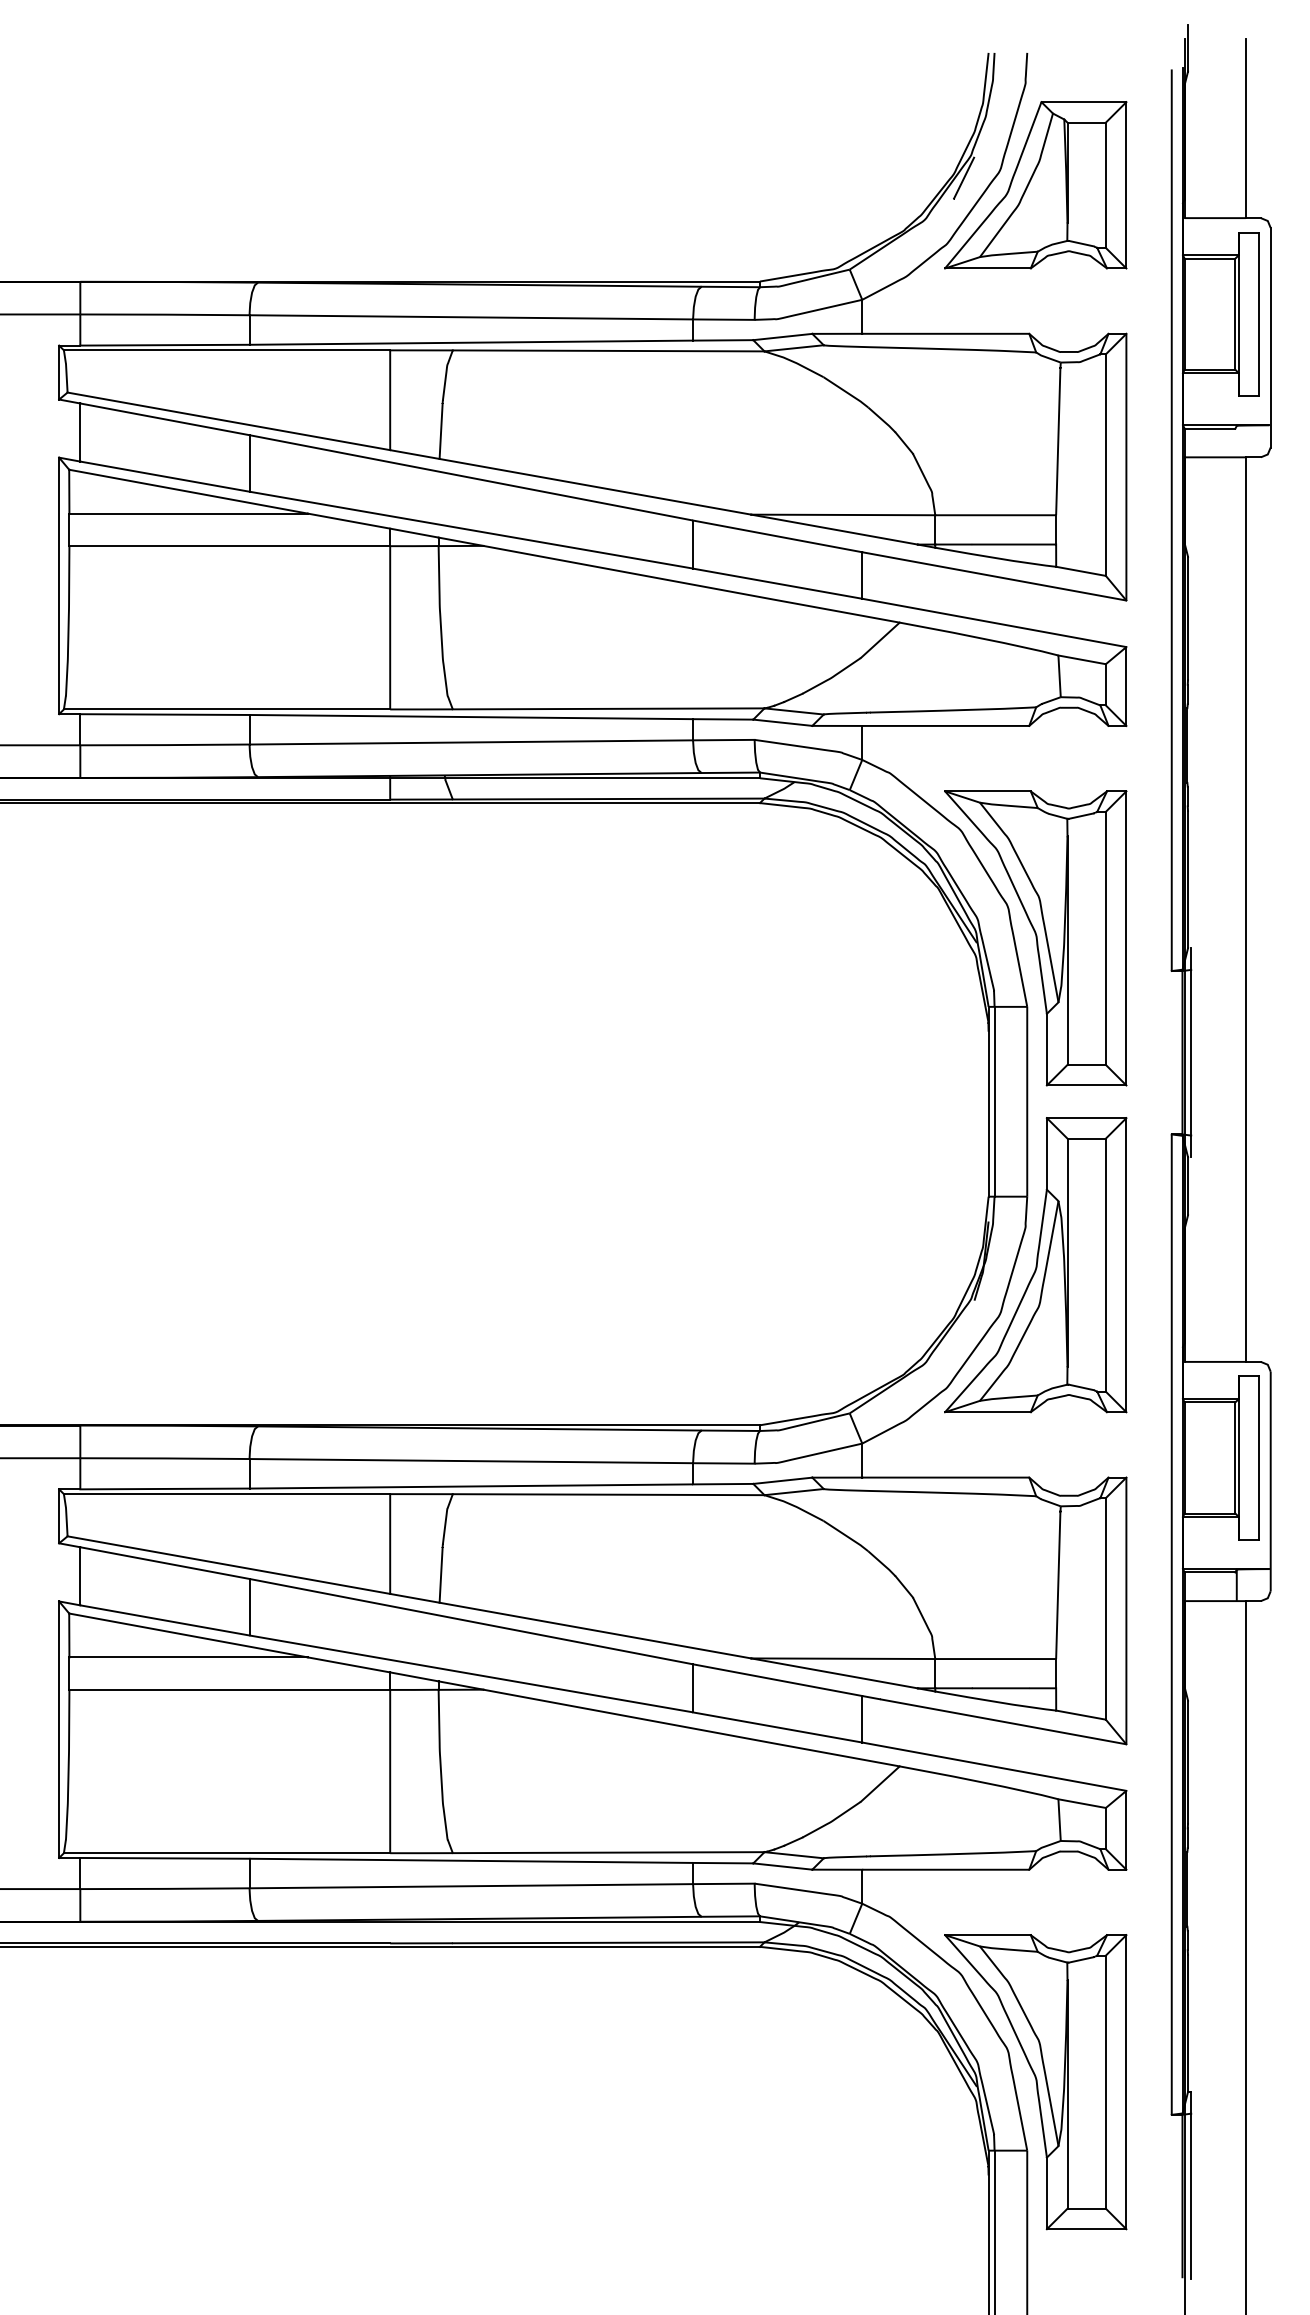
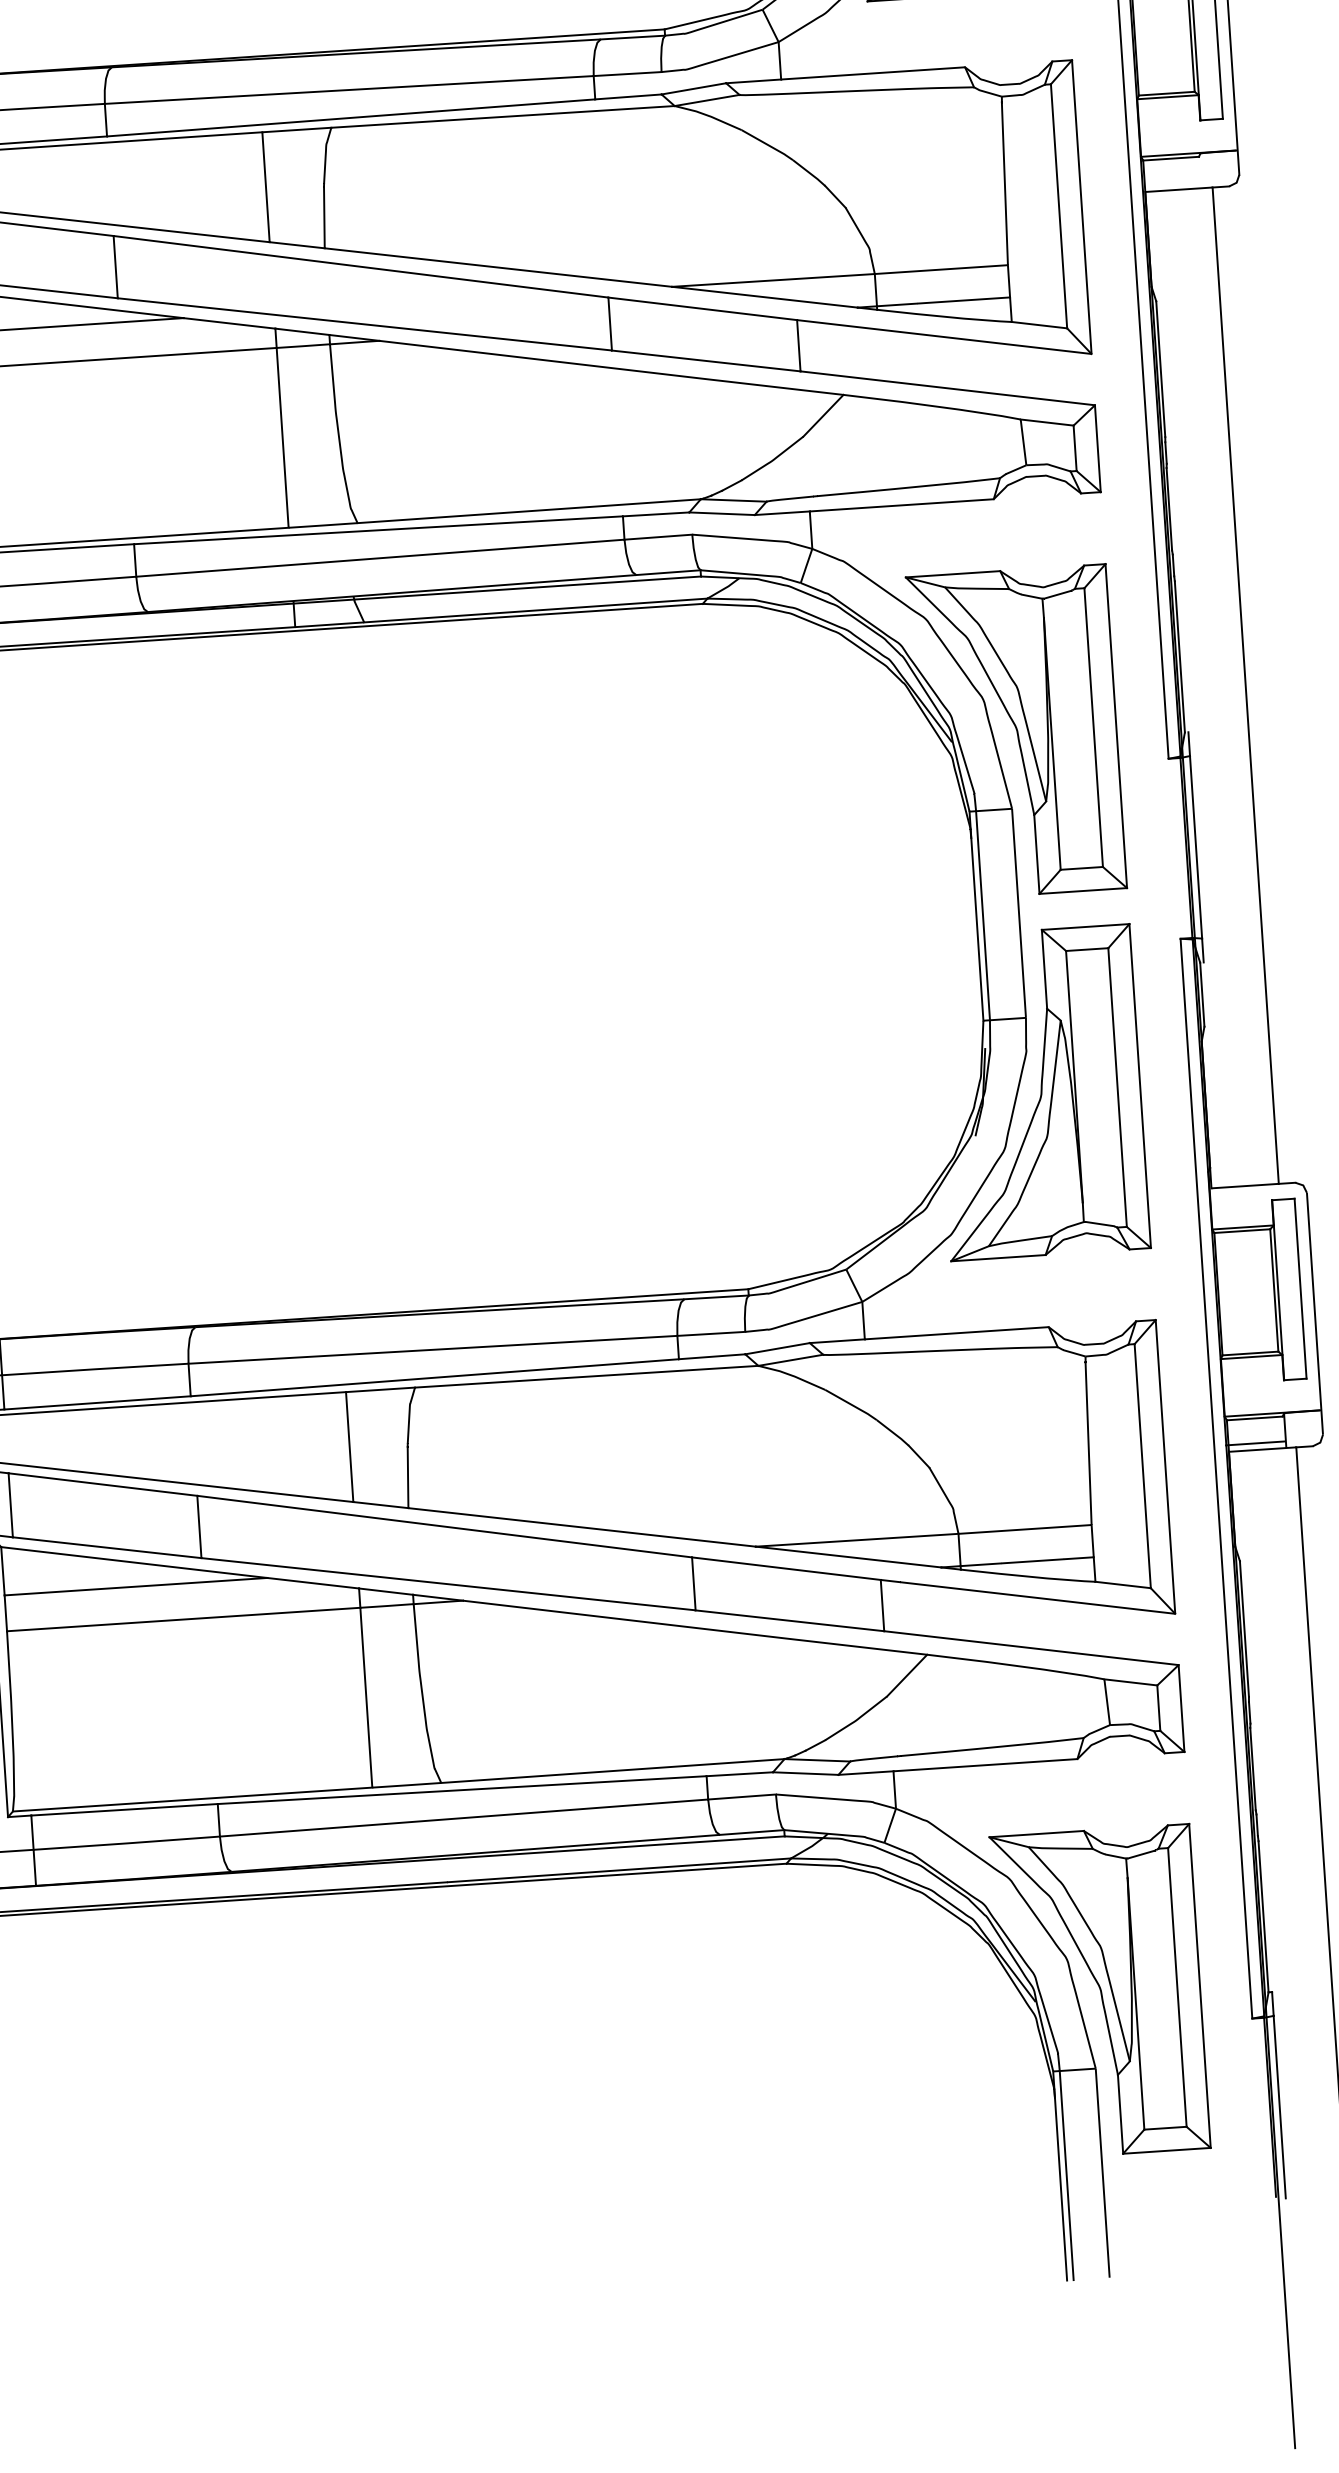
line: (1208, 1595) -> (1254, 1443), added

